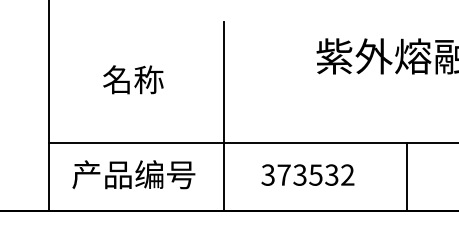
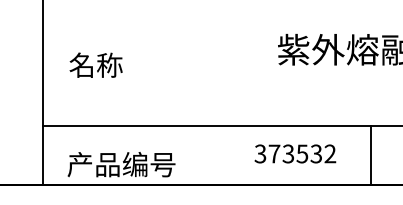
text: (132, 78) -> (95, 64), moved
line: (223, 116) -> (196, 102), removed
text: (133, 174) -> (121, 164), moved
text: (308, 174) -> (295, 153), moved
line: (407, 176) -> (370, 155), moved

